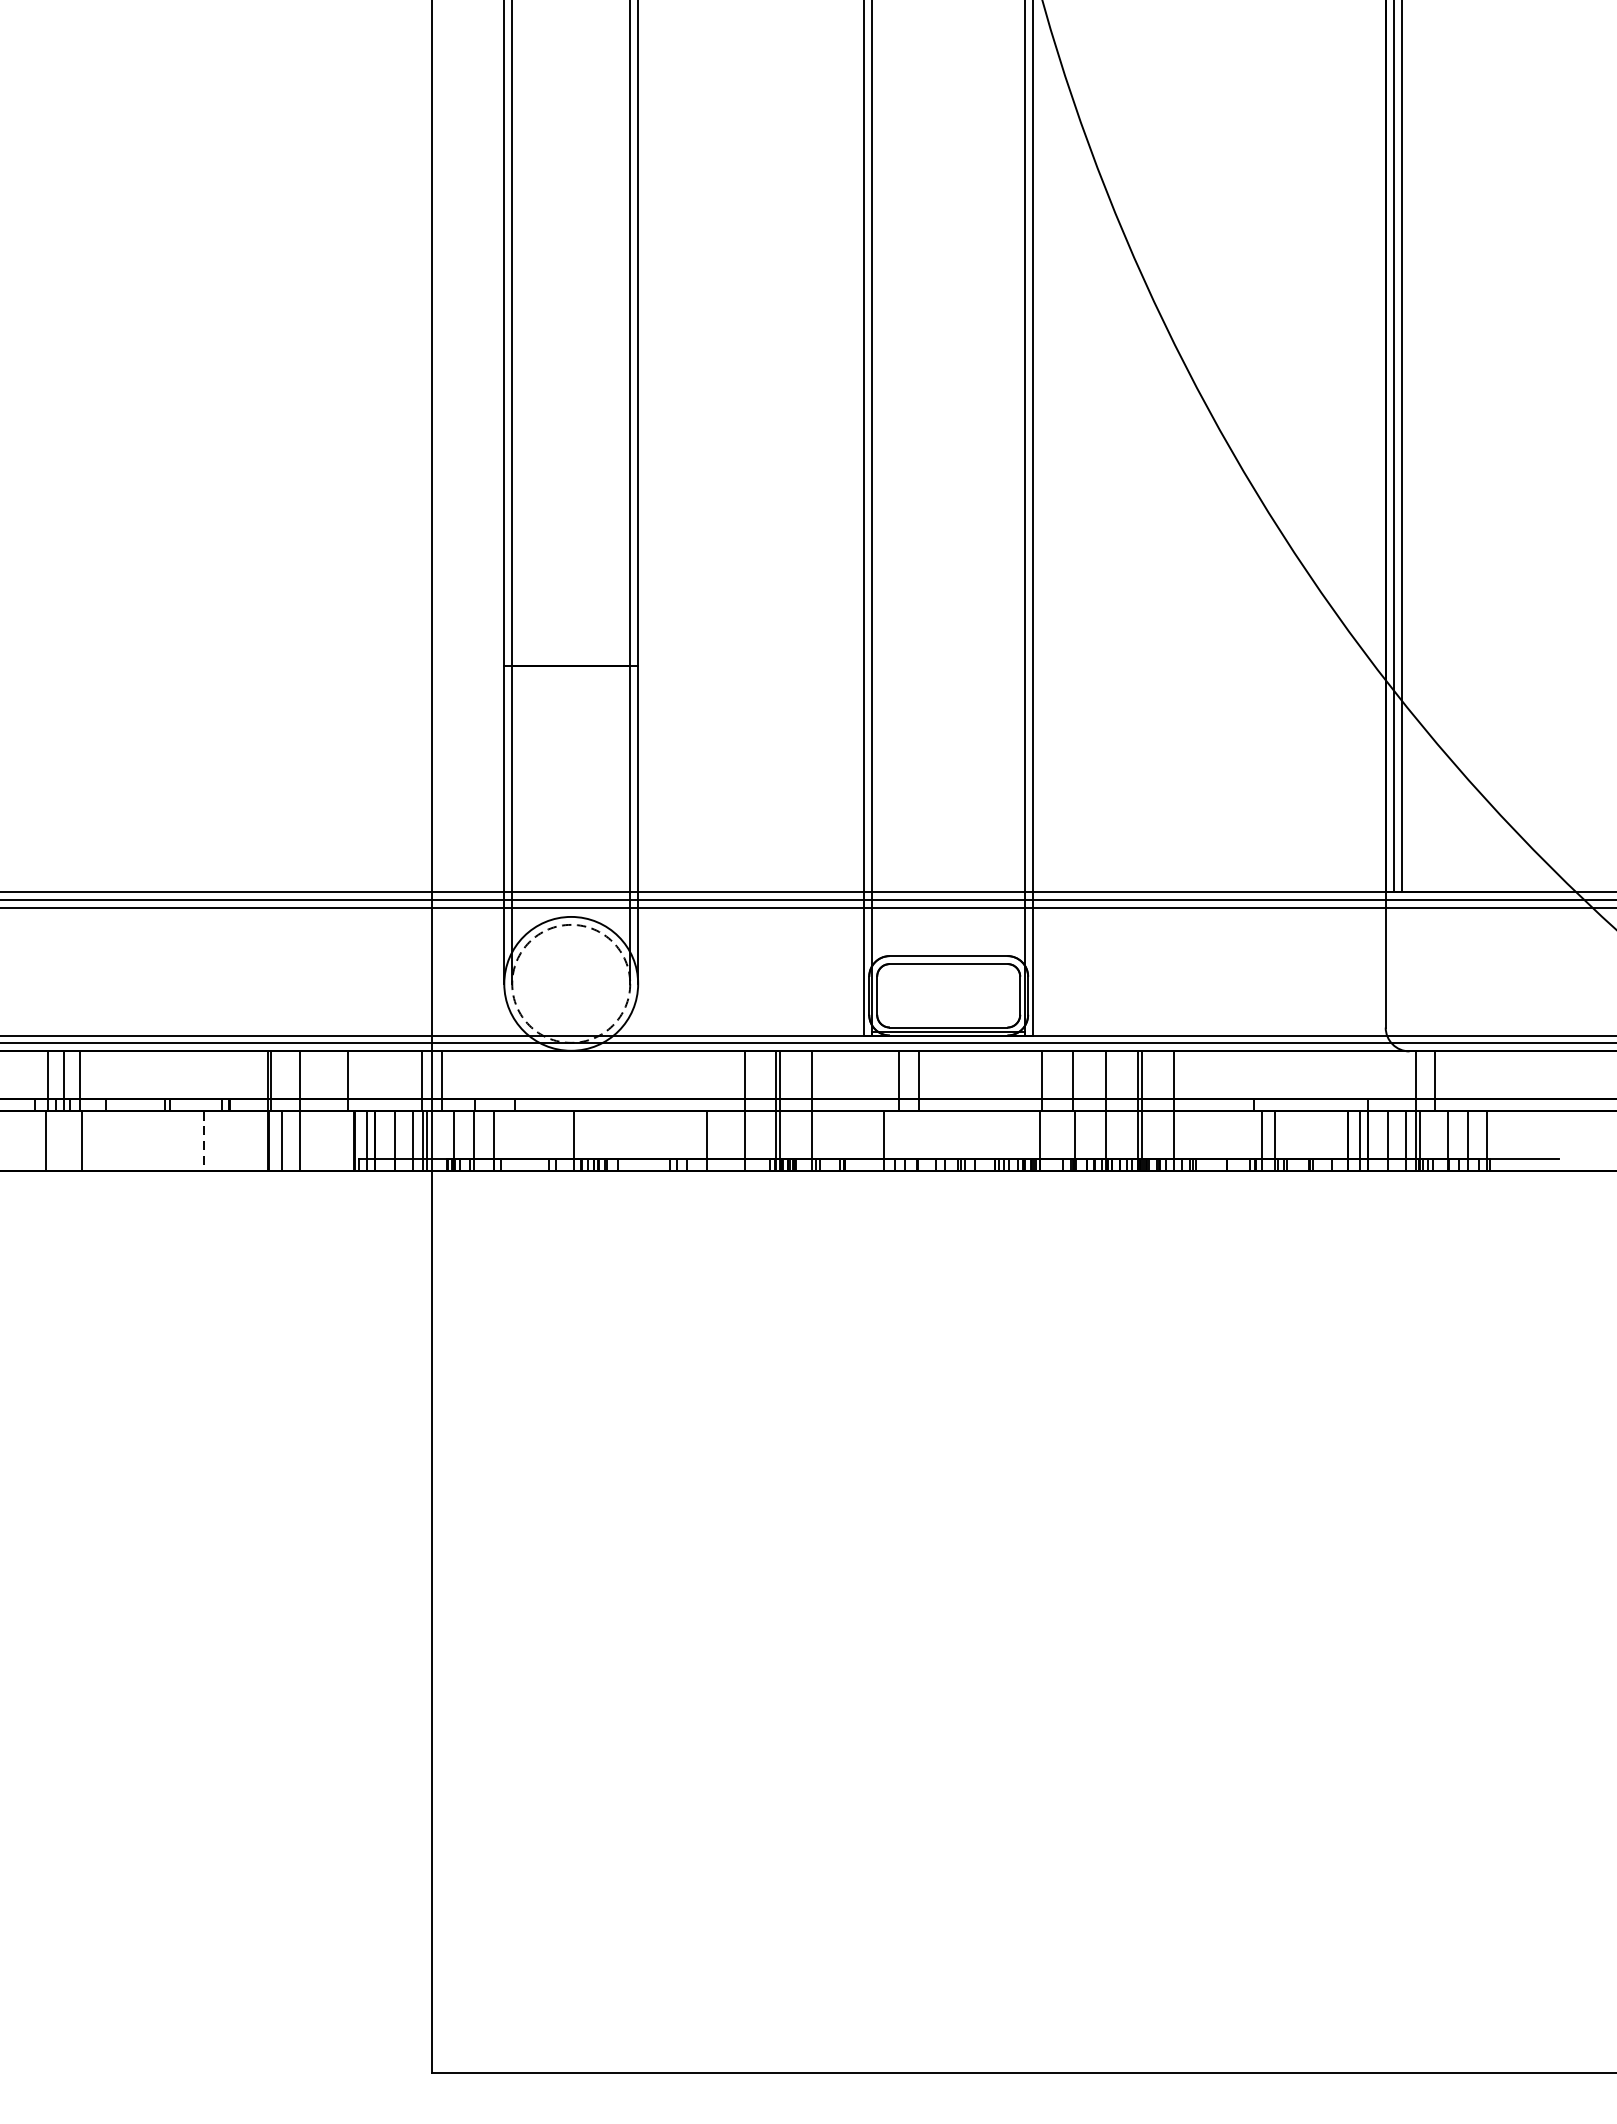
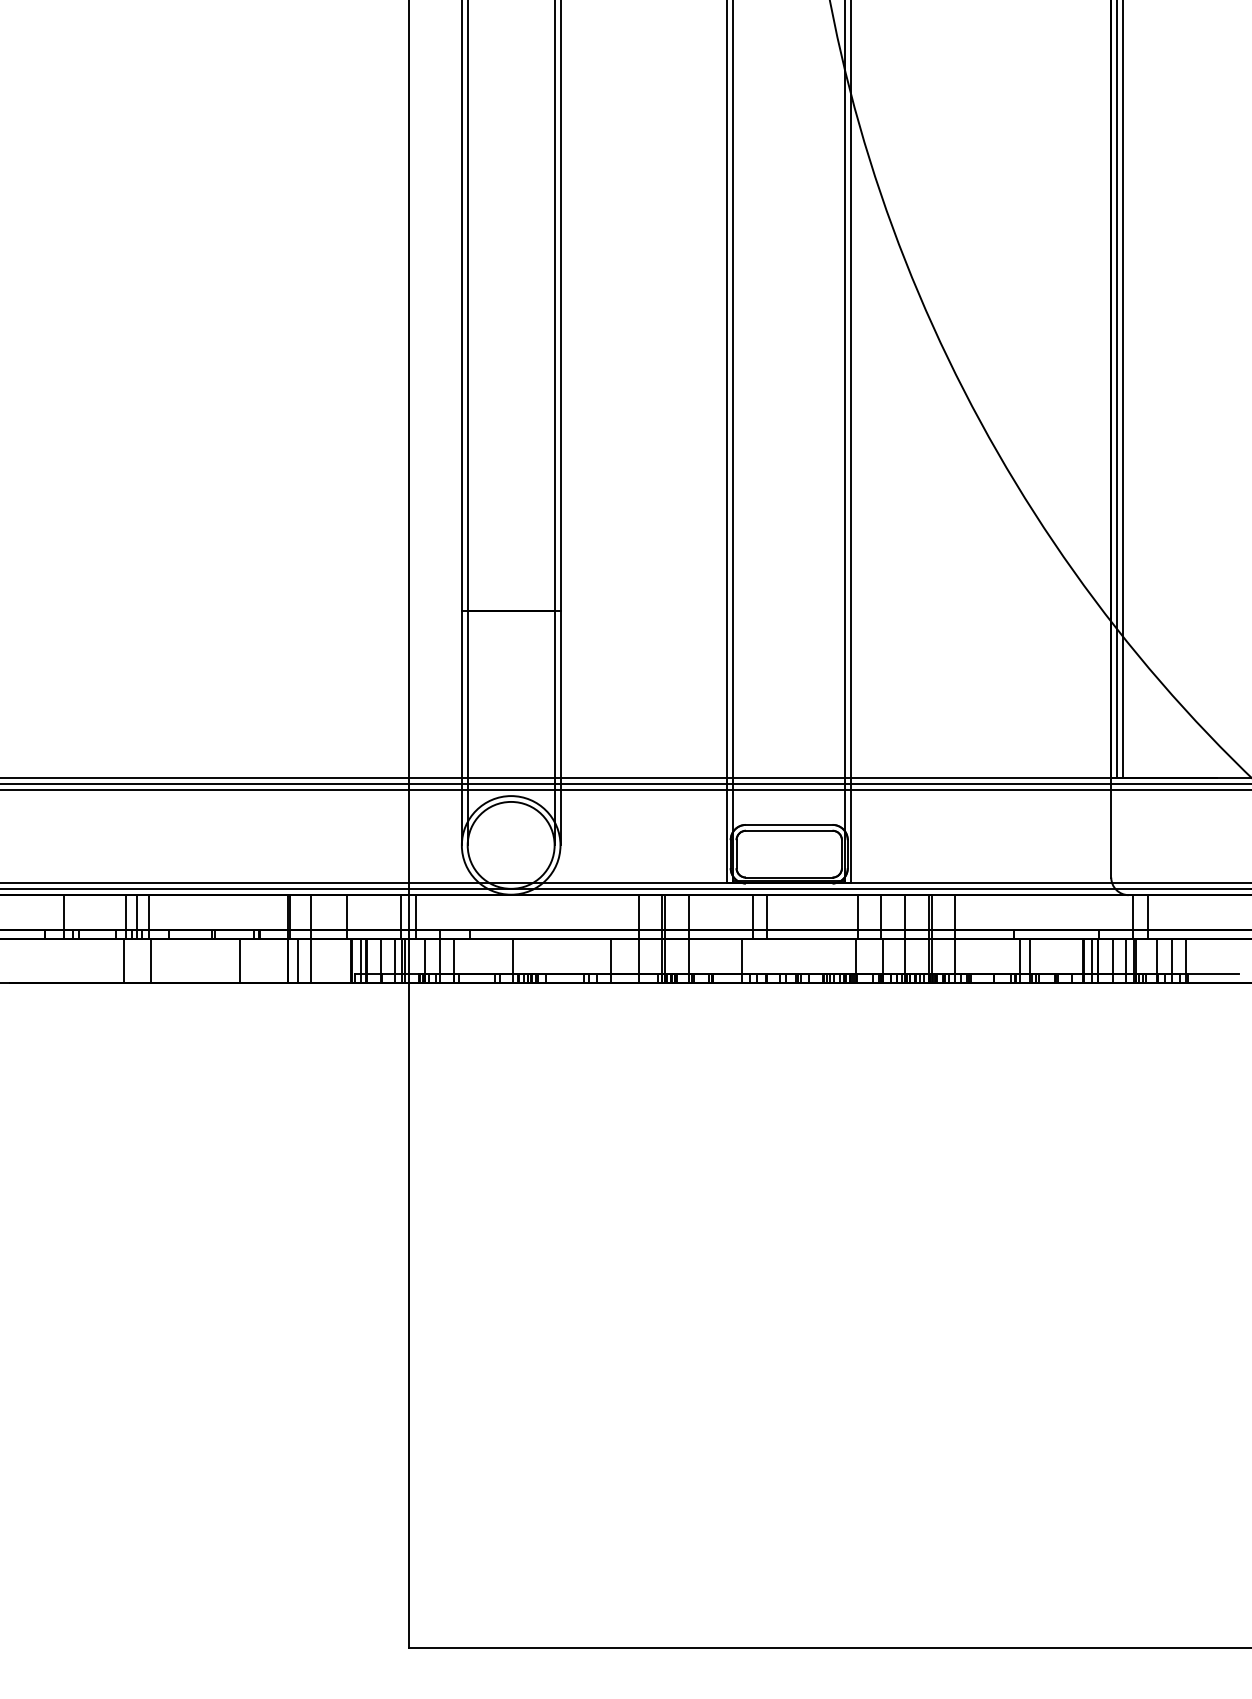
circle: (570, 982) -> (510, 844), dashed -> solid
line: (203, 1141) -> (240, 961), dashed -> solid

